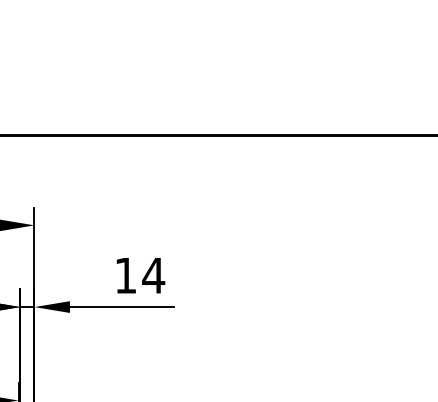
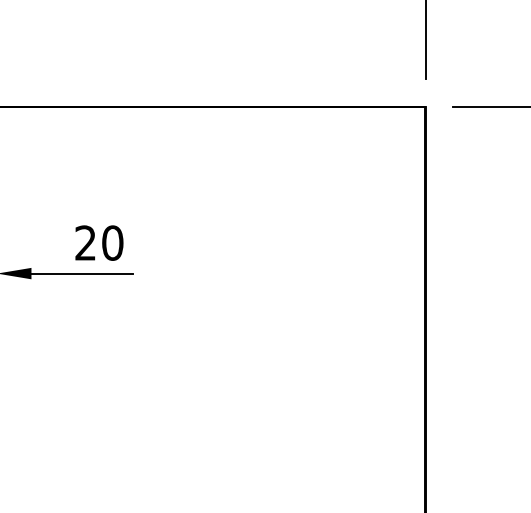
text: (140, 275) -> (99, 242), 14 -> 20

